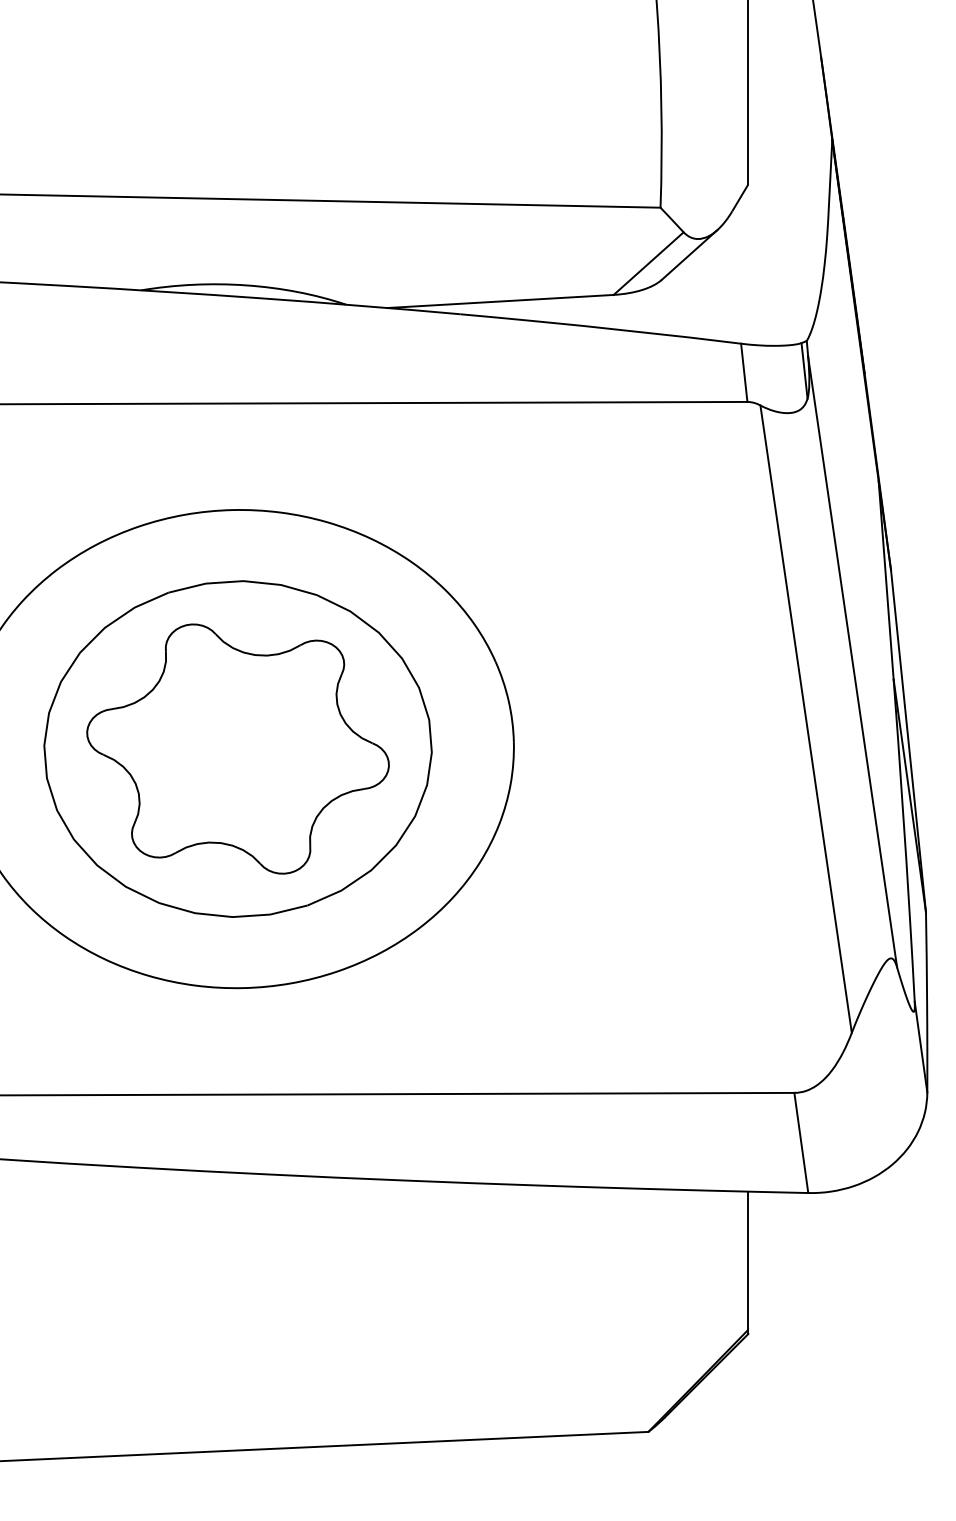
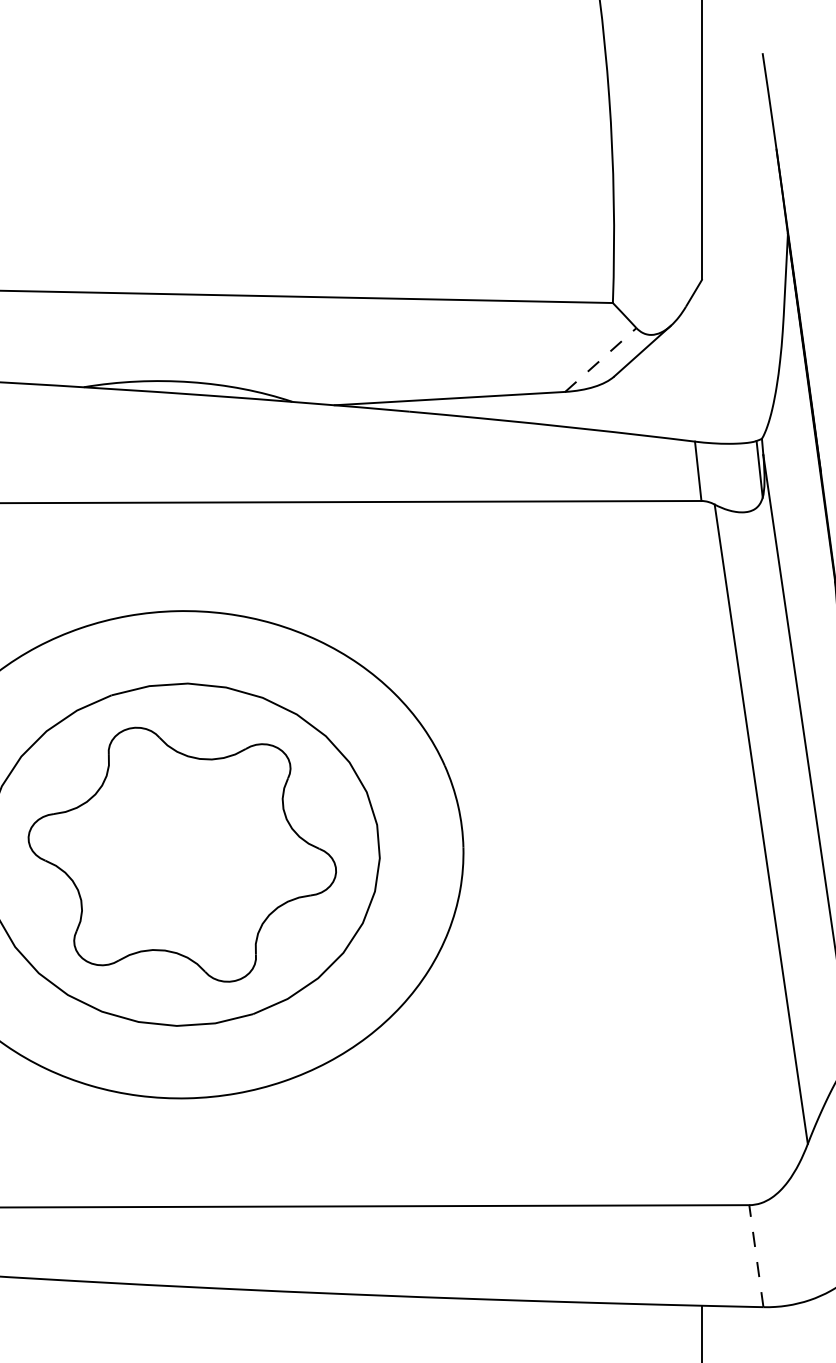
line: (648, 263) -> (600, 359), solid -> dashed
line: (801, 1142) -> (756, 1255), solid -> dashed

